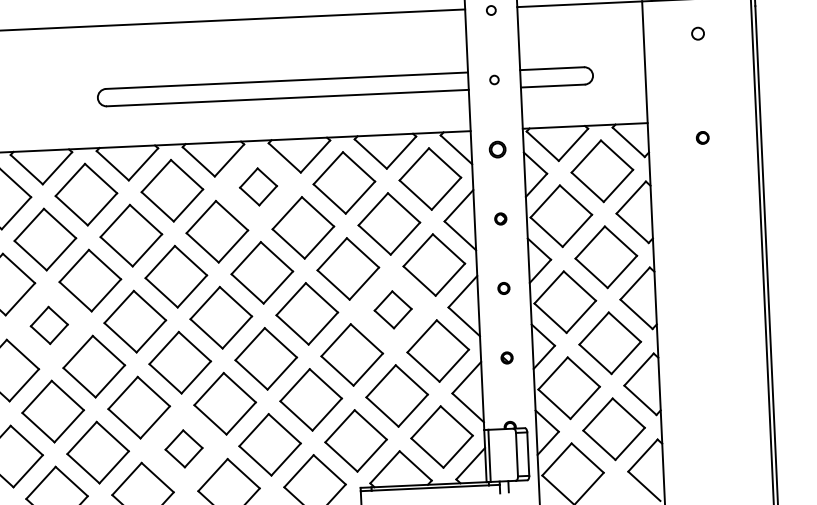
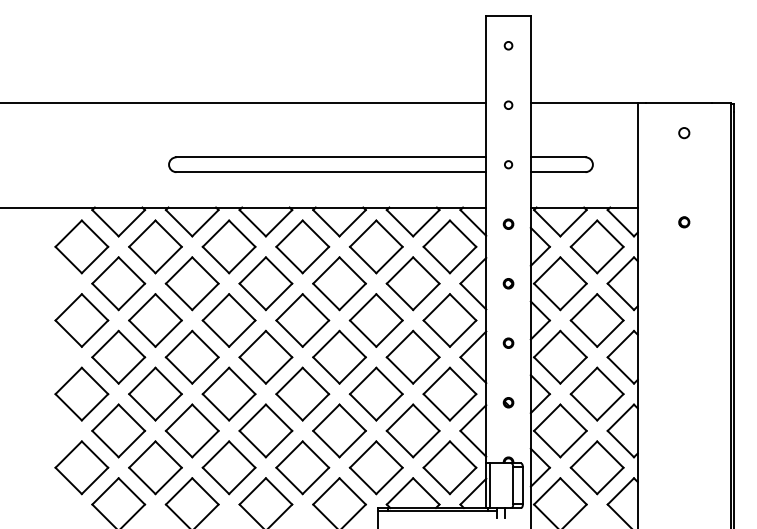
part: (497, 148) -> (508, 223), size x0.71
part: (258, 186) -> (302, 246), size x1.67
part: (392, 309) -> (412, 356), size x1.67
part: (49, 324) -> (118, 356), size x1.67
part: (183, 448) -> (228, 467), size x1.67

